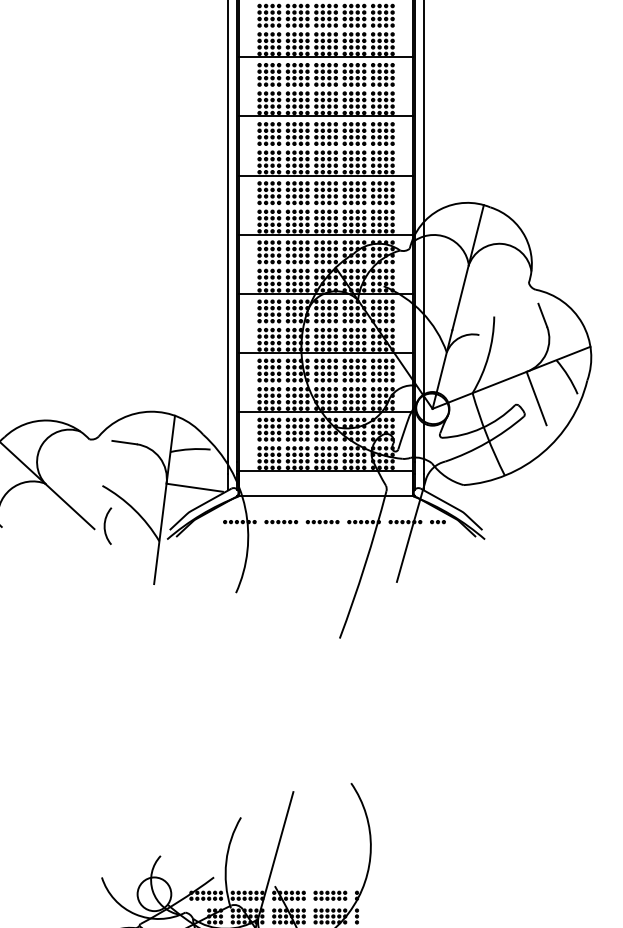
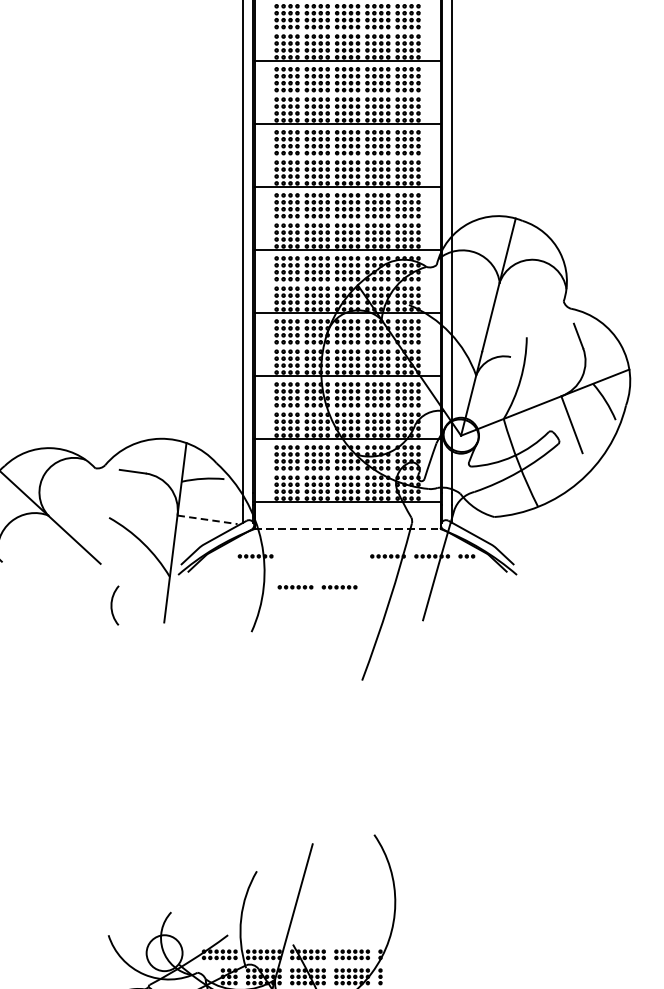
line: (195, 487) -> (208, 519), solid -> dashed
line: (326, 496) -> (347, 529), solid -> dashed
line: (298, 522) -> (313, 587), moved
arc: (105, 525) -> (112, 604), moved

